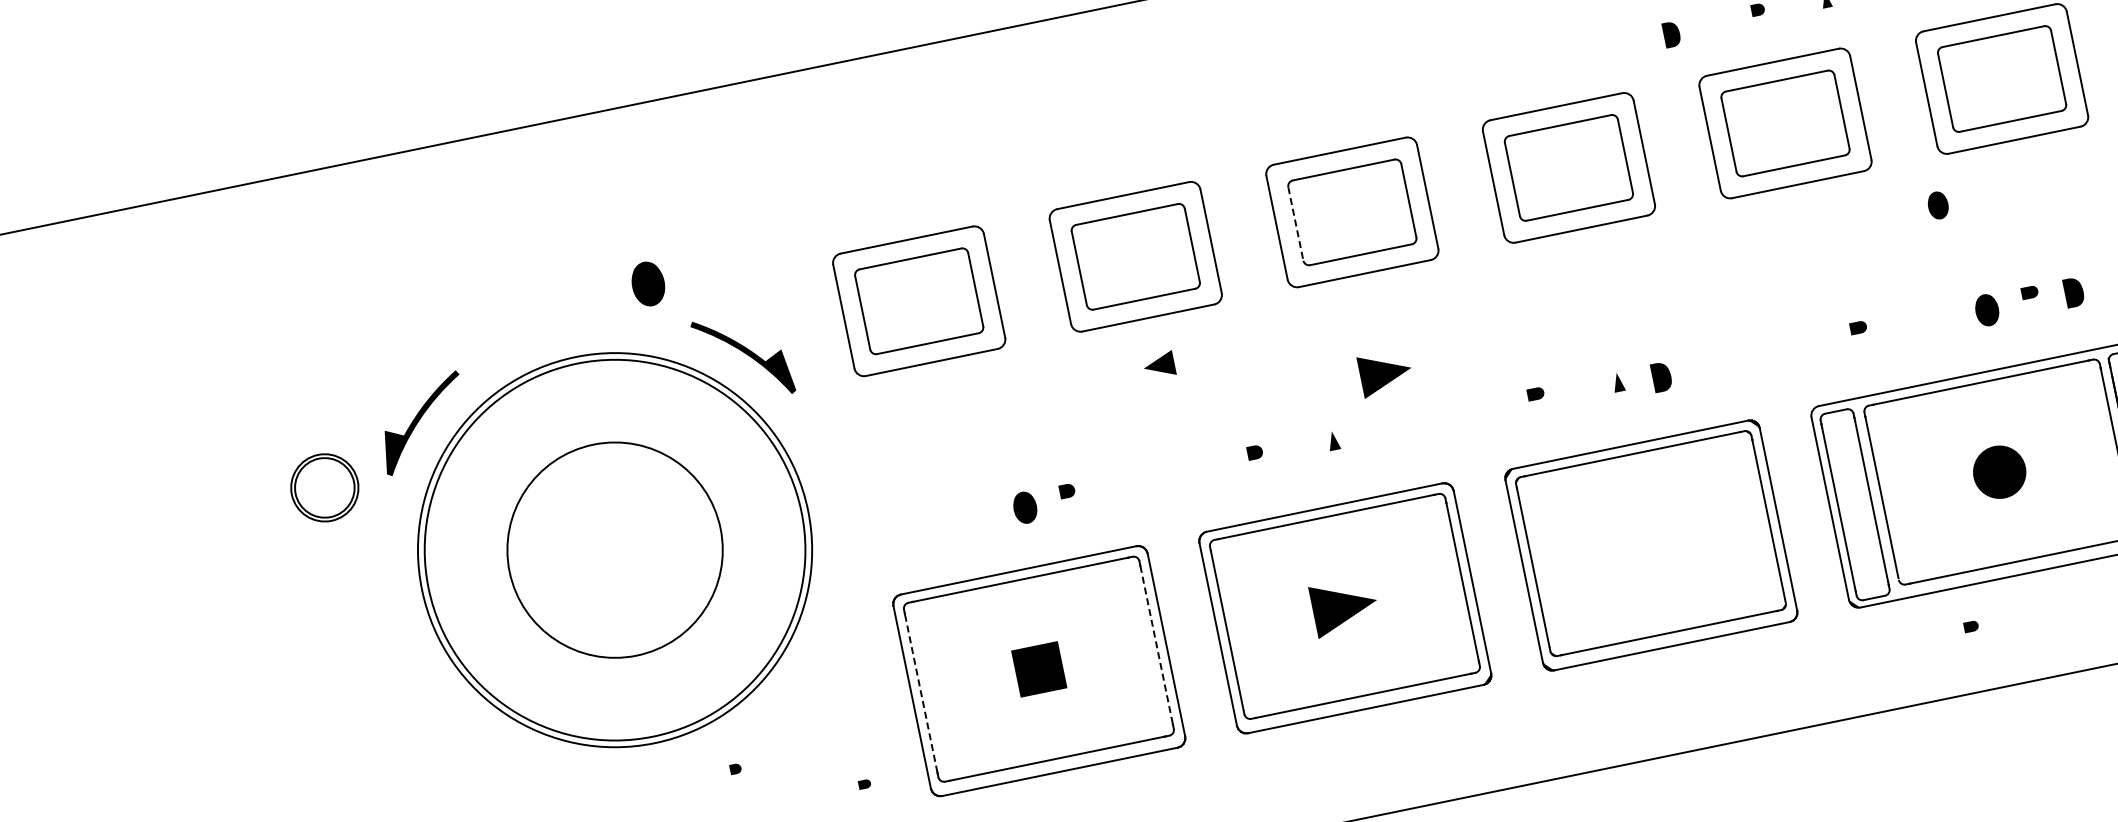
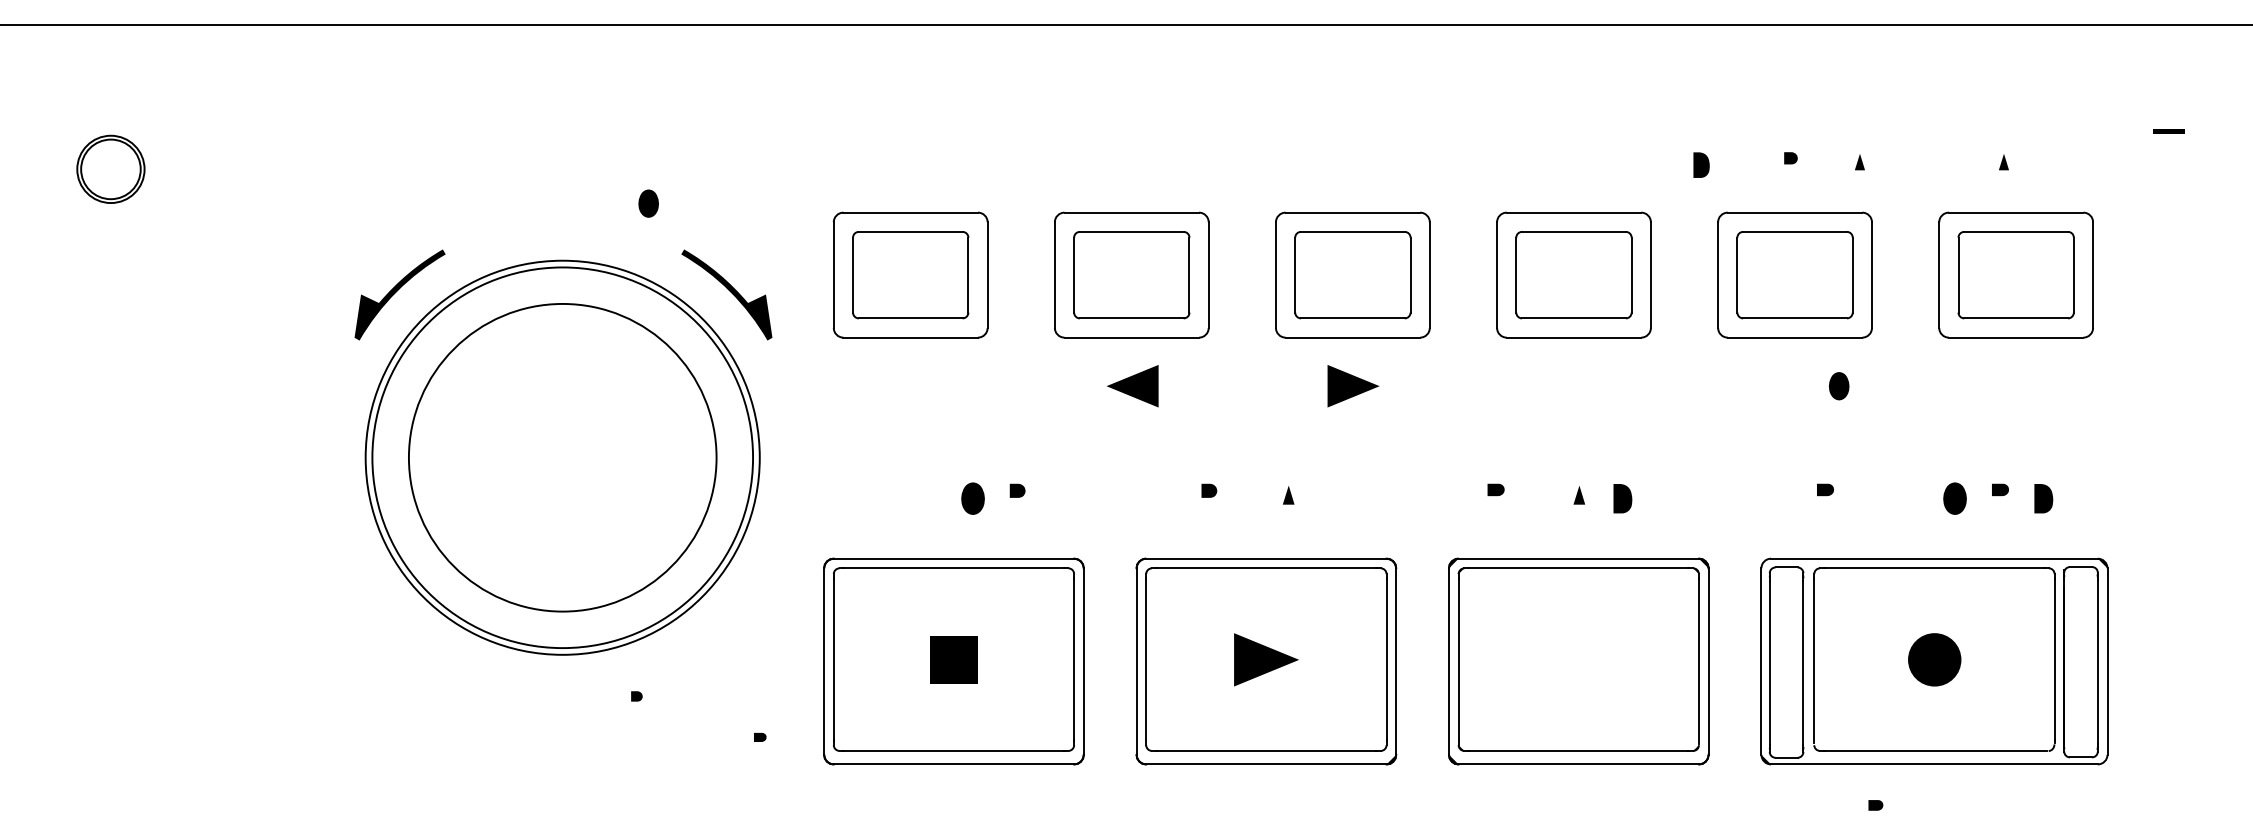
part: (1938, 205) -> (1839, 386), moved
line: (1296, 224) -> (1295, 275), dashed -> solid
part: (647, 283) -> (648, 203), size x0.62
part: (1158, 365) -> (1132, 386), size x1.67
part: (1386, 373) -> (1353, 386), moved
part: (324, 487) -> (110, 168), moved
circle: (614, 549) -> (562, 457), size x1.43
line: (1156, 644) -> (1074, 659), dashed -> solid
line: (920, 693) -> (833, 659), dashed -> solid

